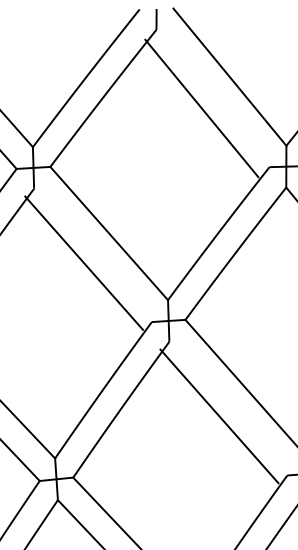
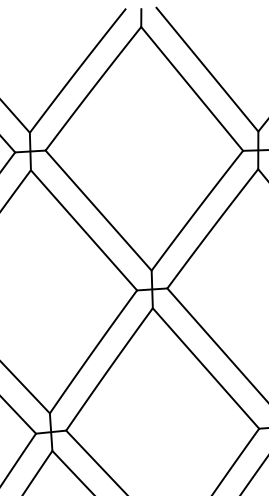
line: (202, 108) -> (192, 88), moved
line: (83, 263) -> (83, 230), moved
line: (218, 416) -> (205, 368), moved

